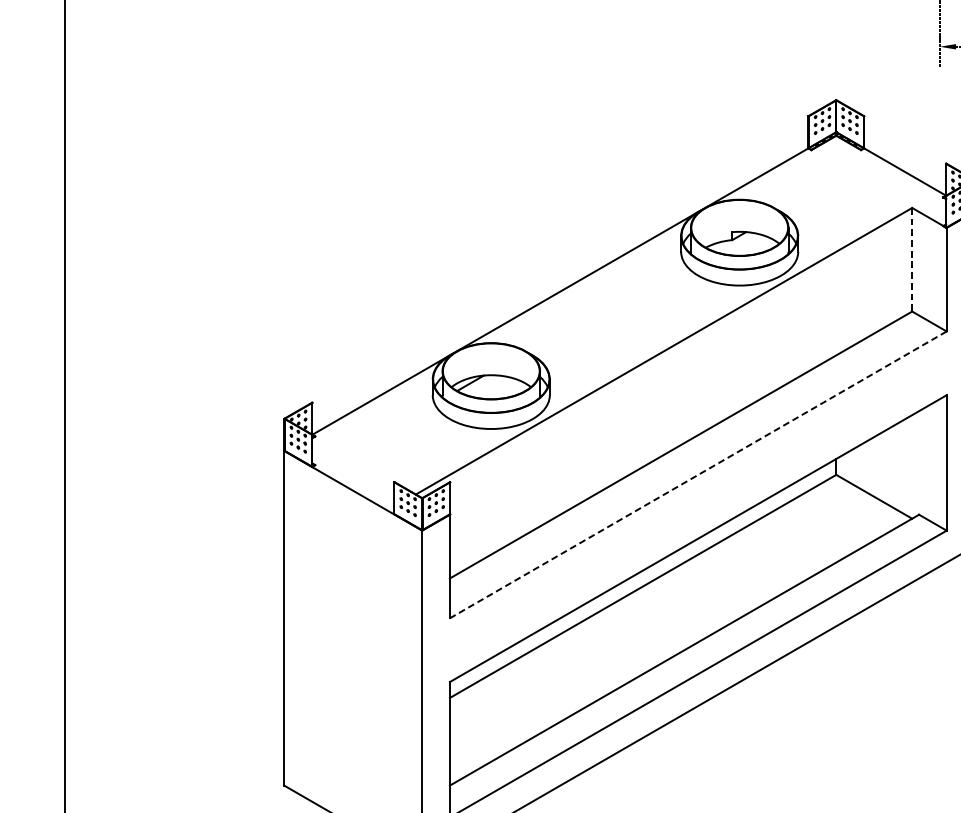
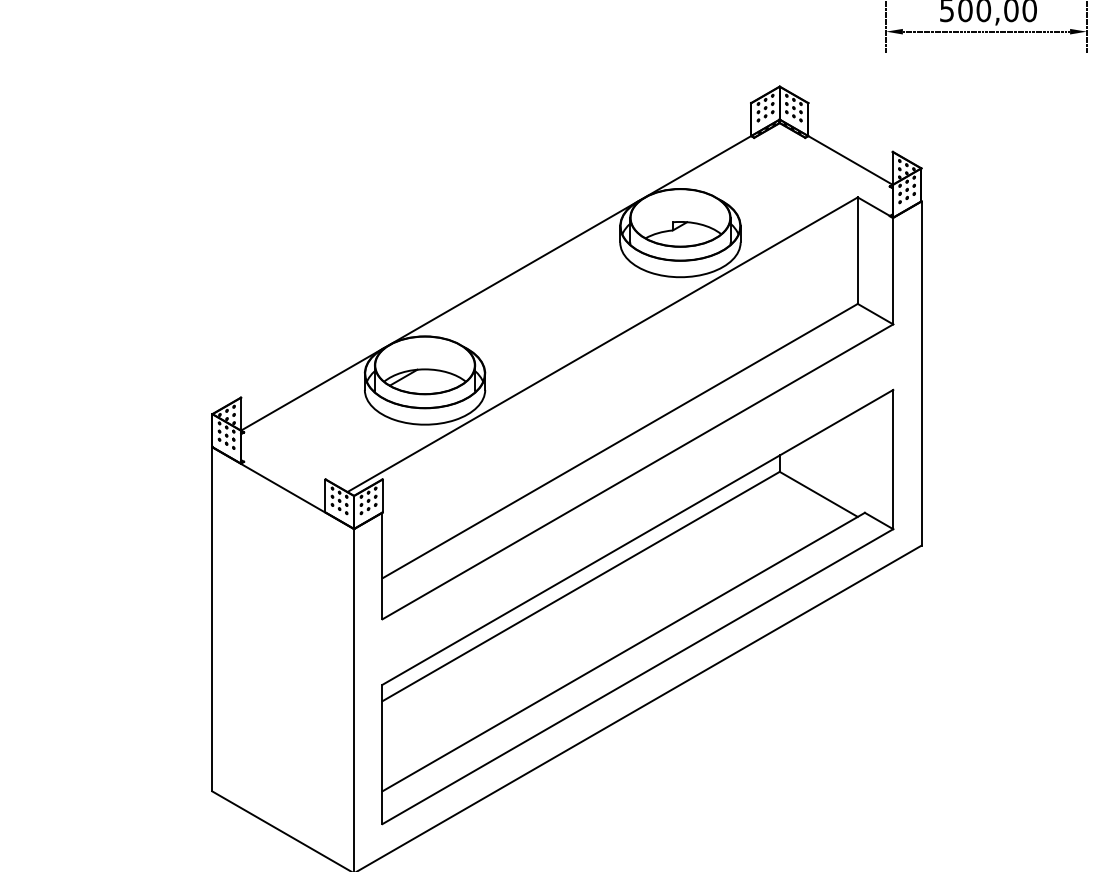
line: (911, 260) -> (857, 251), dashed -> solid
line: (697, 474) -> (637, 471), dashed -> solid

